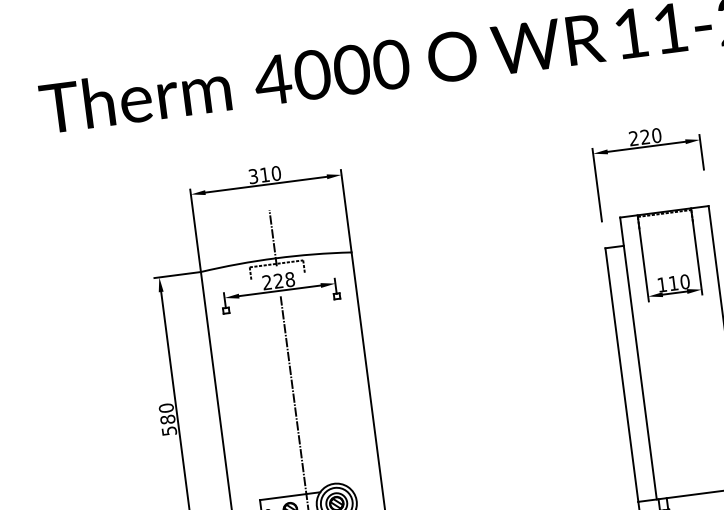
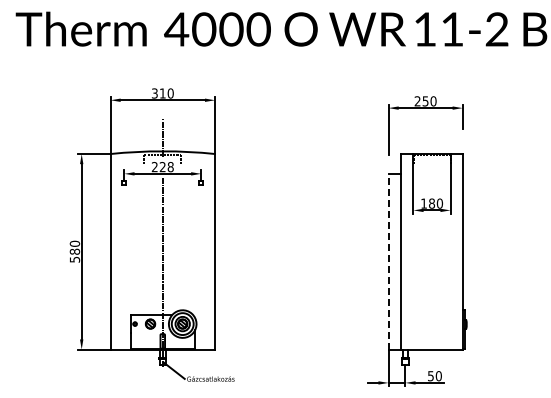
text: (645, 137) -> (425, 101), 220 -> 250
text: (674, 283) -> (432, 203), 110 -> 180
line: (621, 374) -> (388, 261), solid -> dashed

